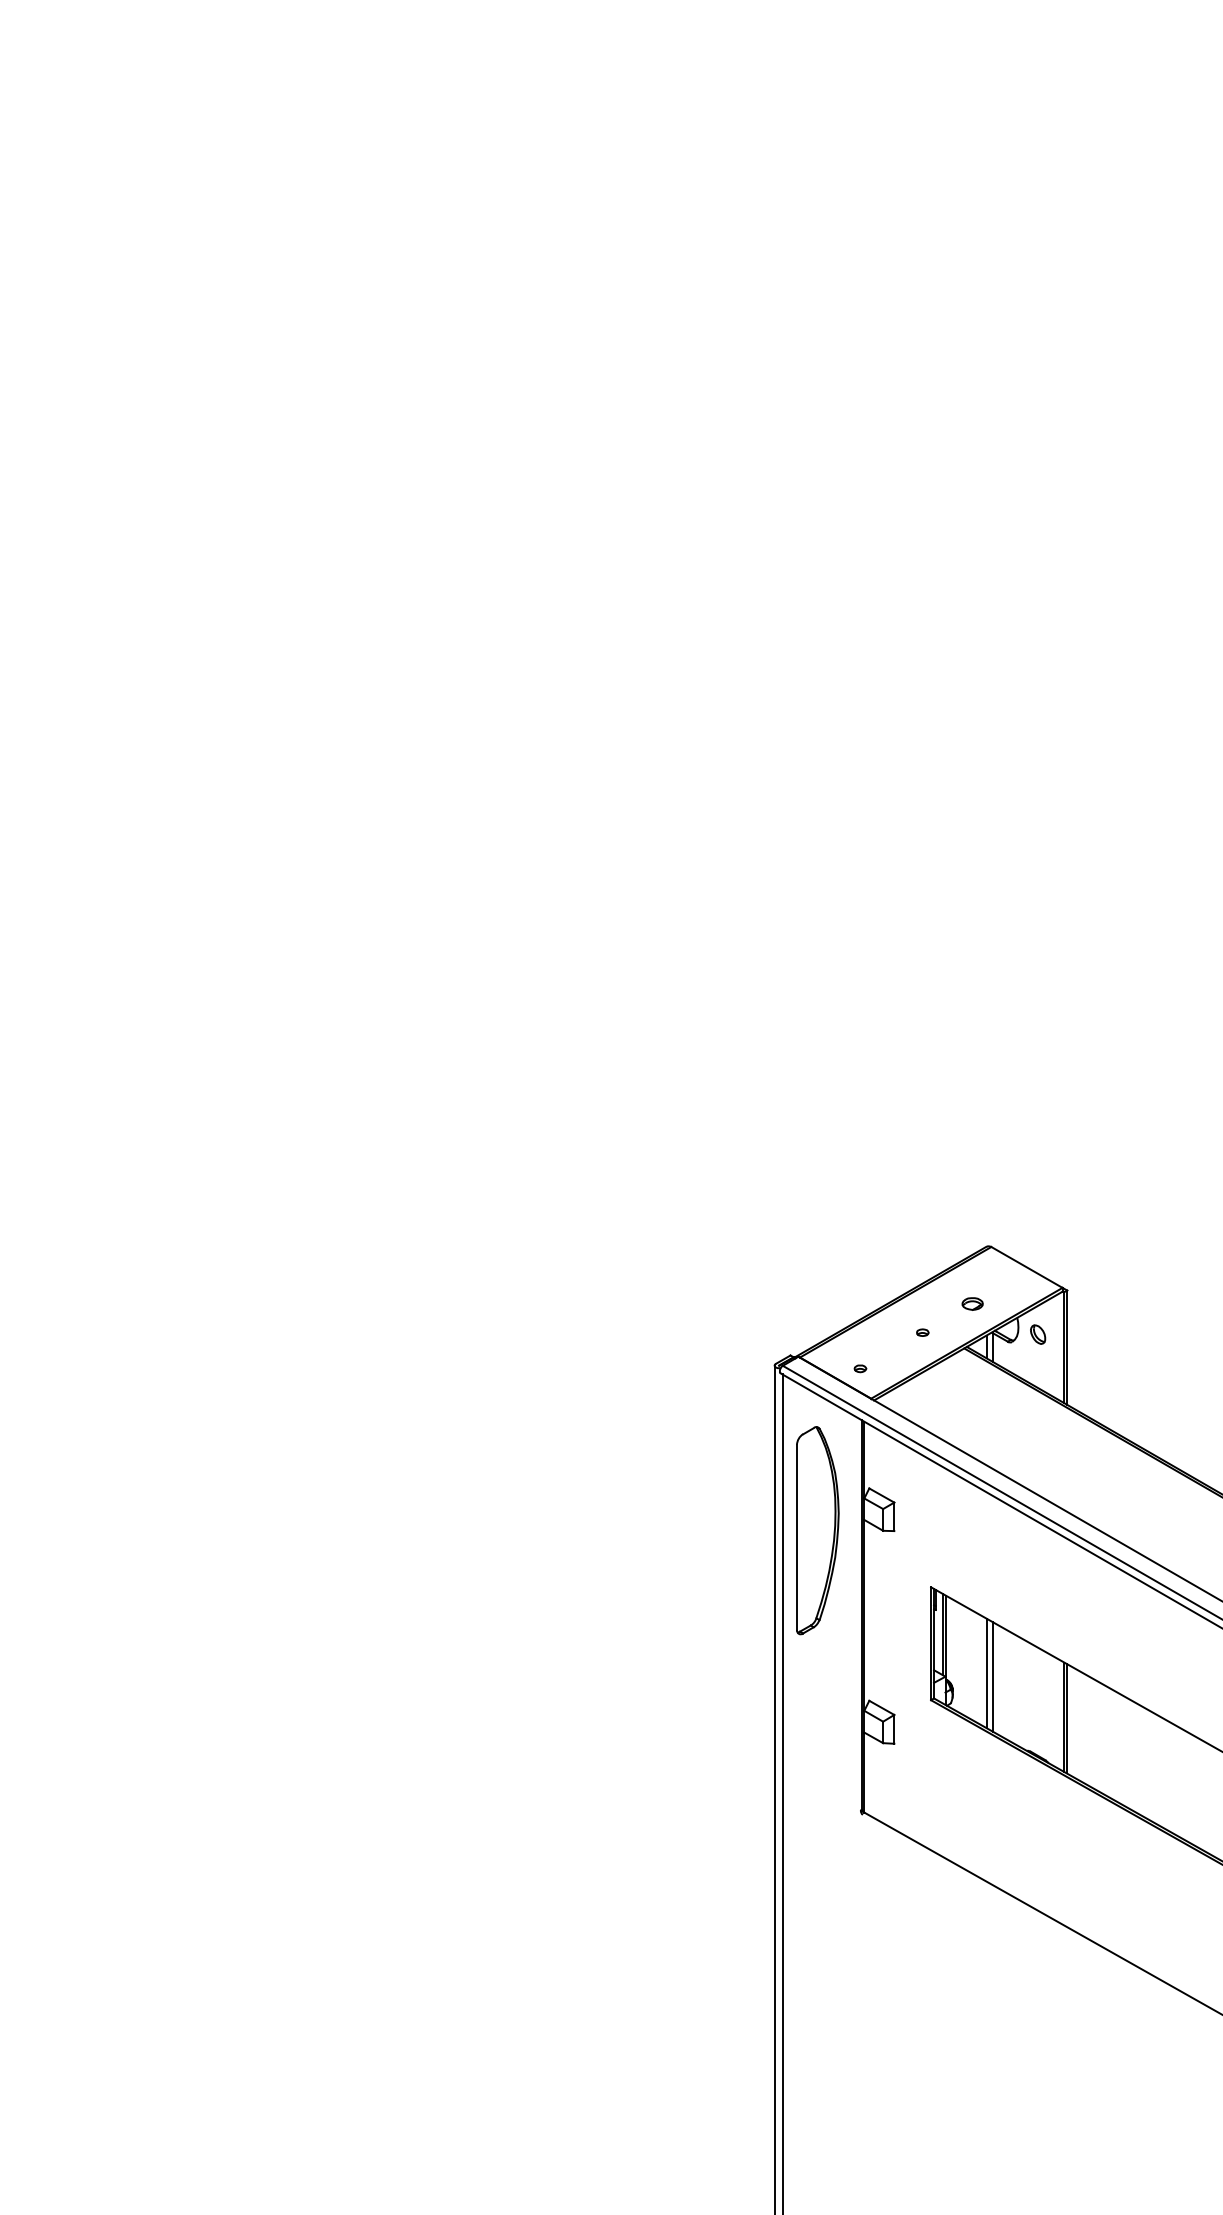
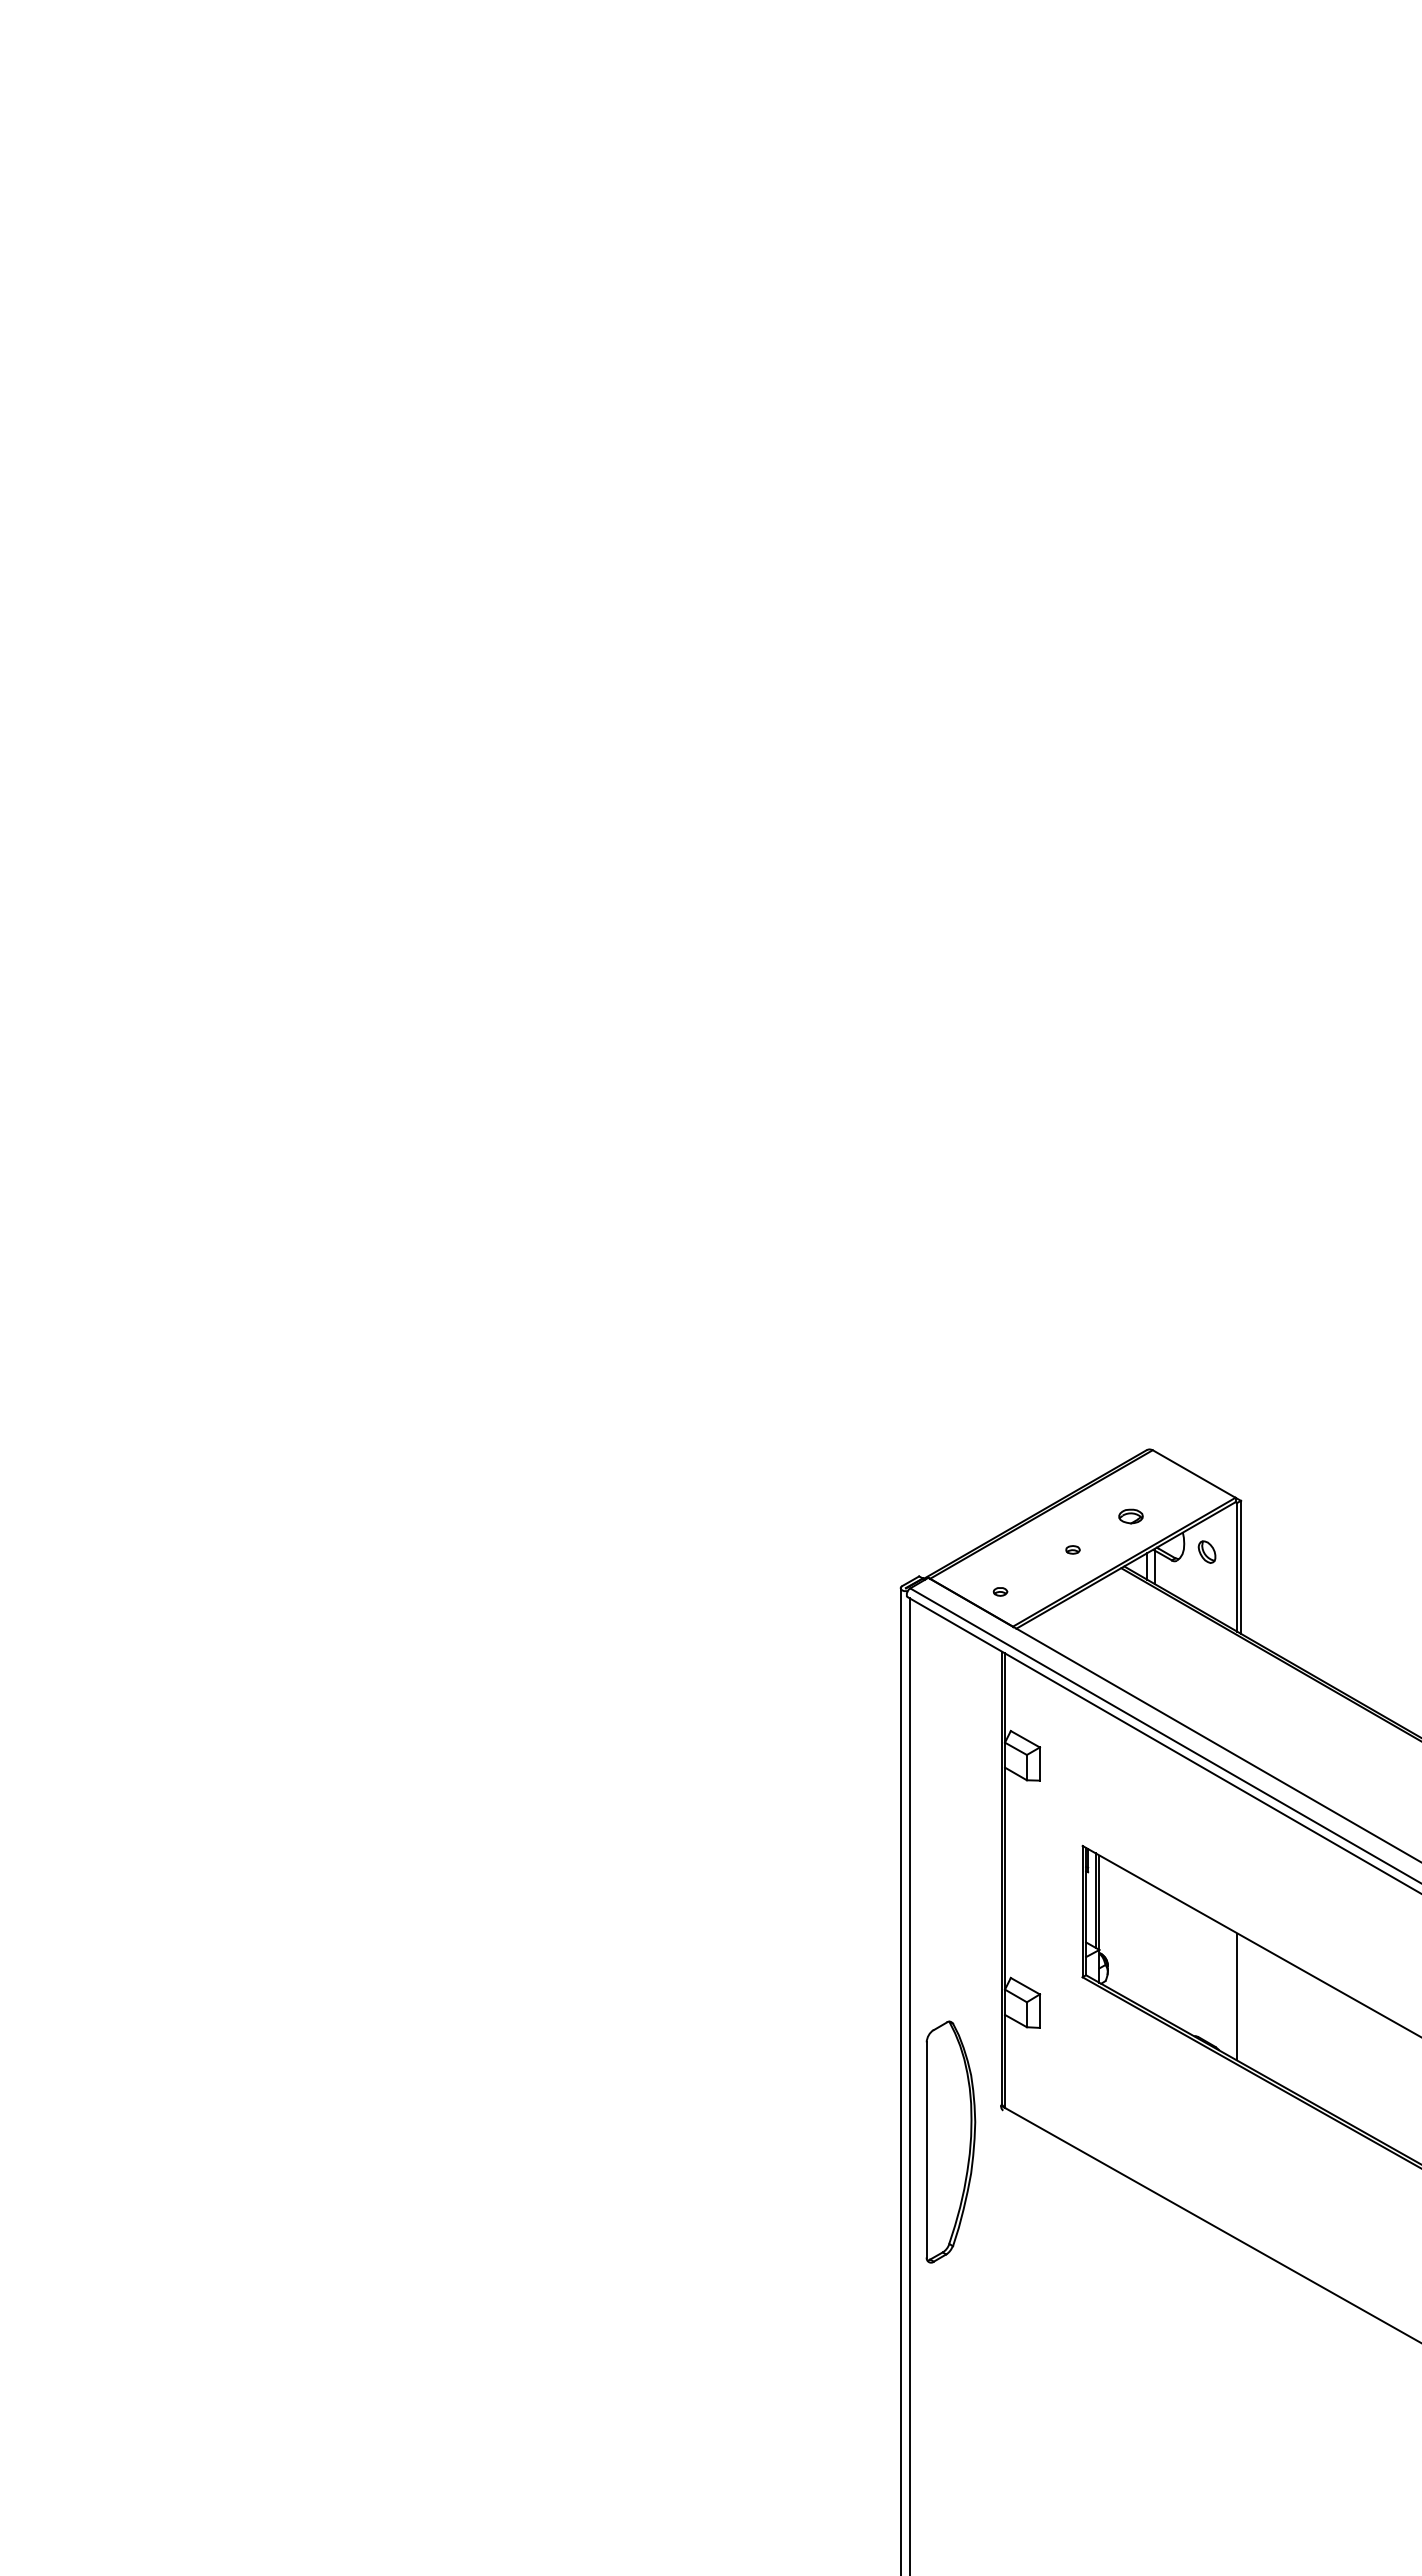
part: (817, 1530) -> (950, 2141), moved
line: (986, 1672) -> (1147, 1945), removed
line: (992, 1676) -> (1154, 1949), removed
line: (1067, 1718) -> (1241, 1998), removed

